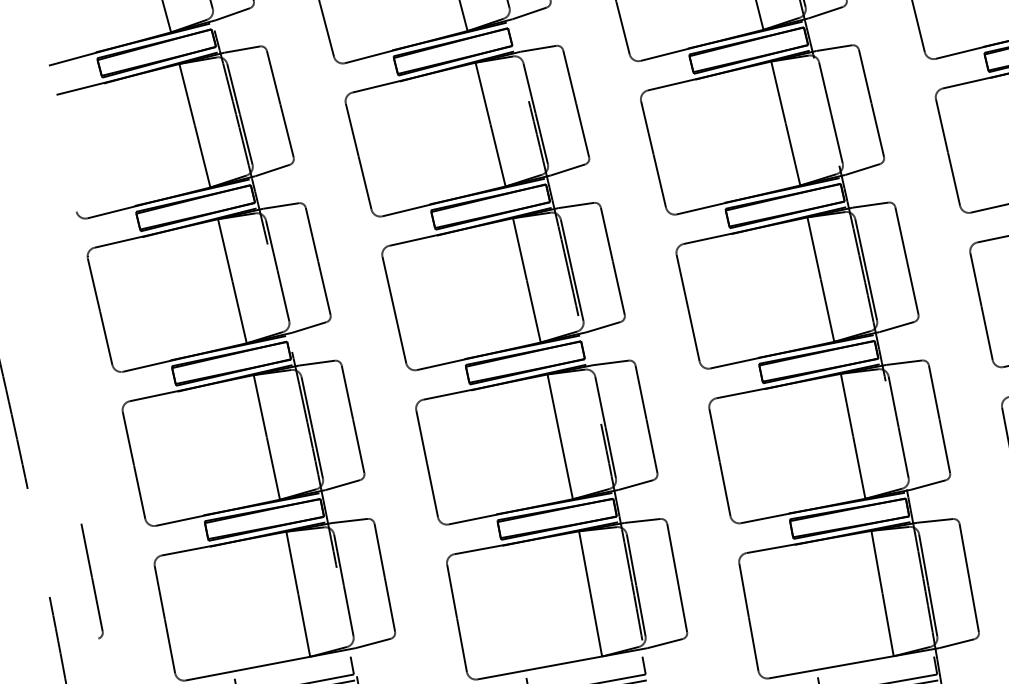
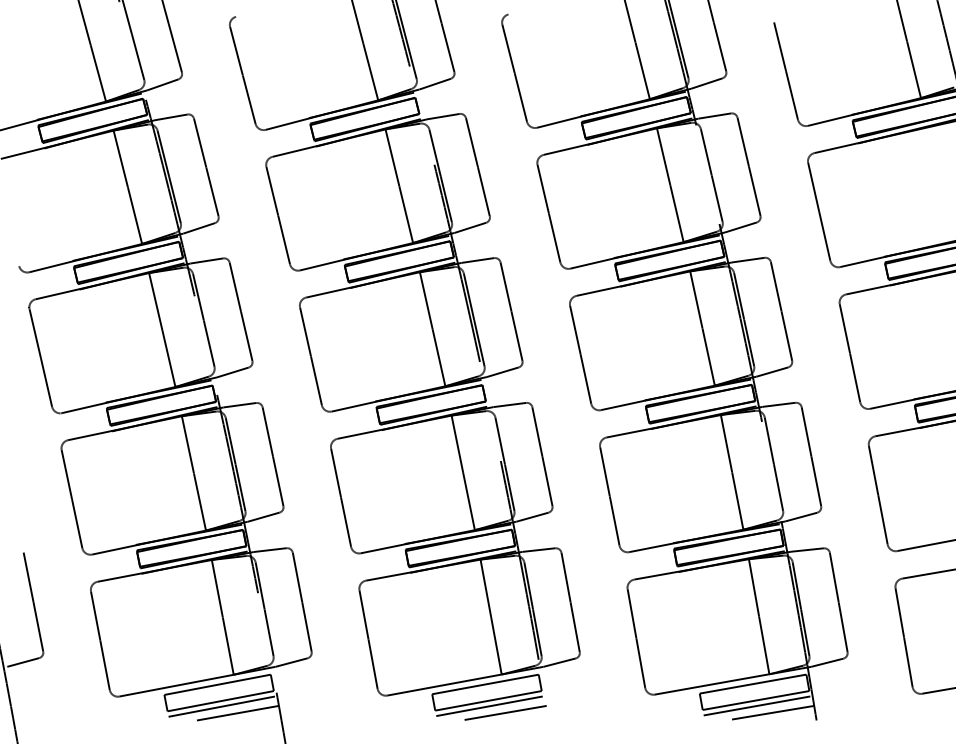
line: (81, 643) -> (23, 662), added
line: (875, 666) -> (752, 683), added
line: (292, 667) -> (217, 684), added
line: (584, 667) -> (485, 684), added

